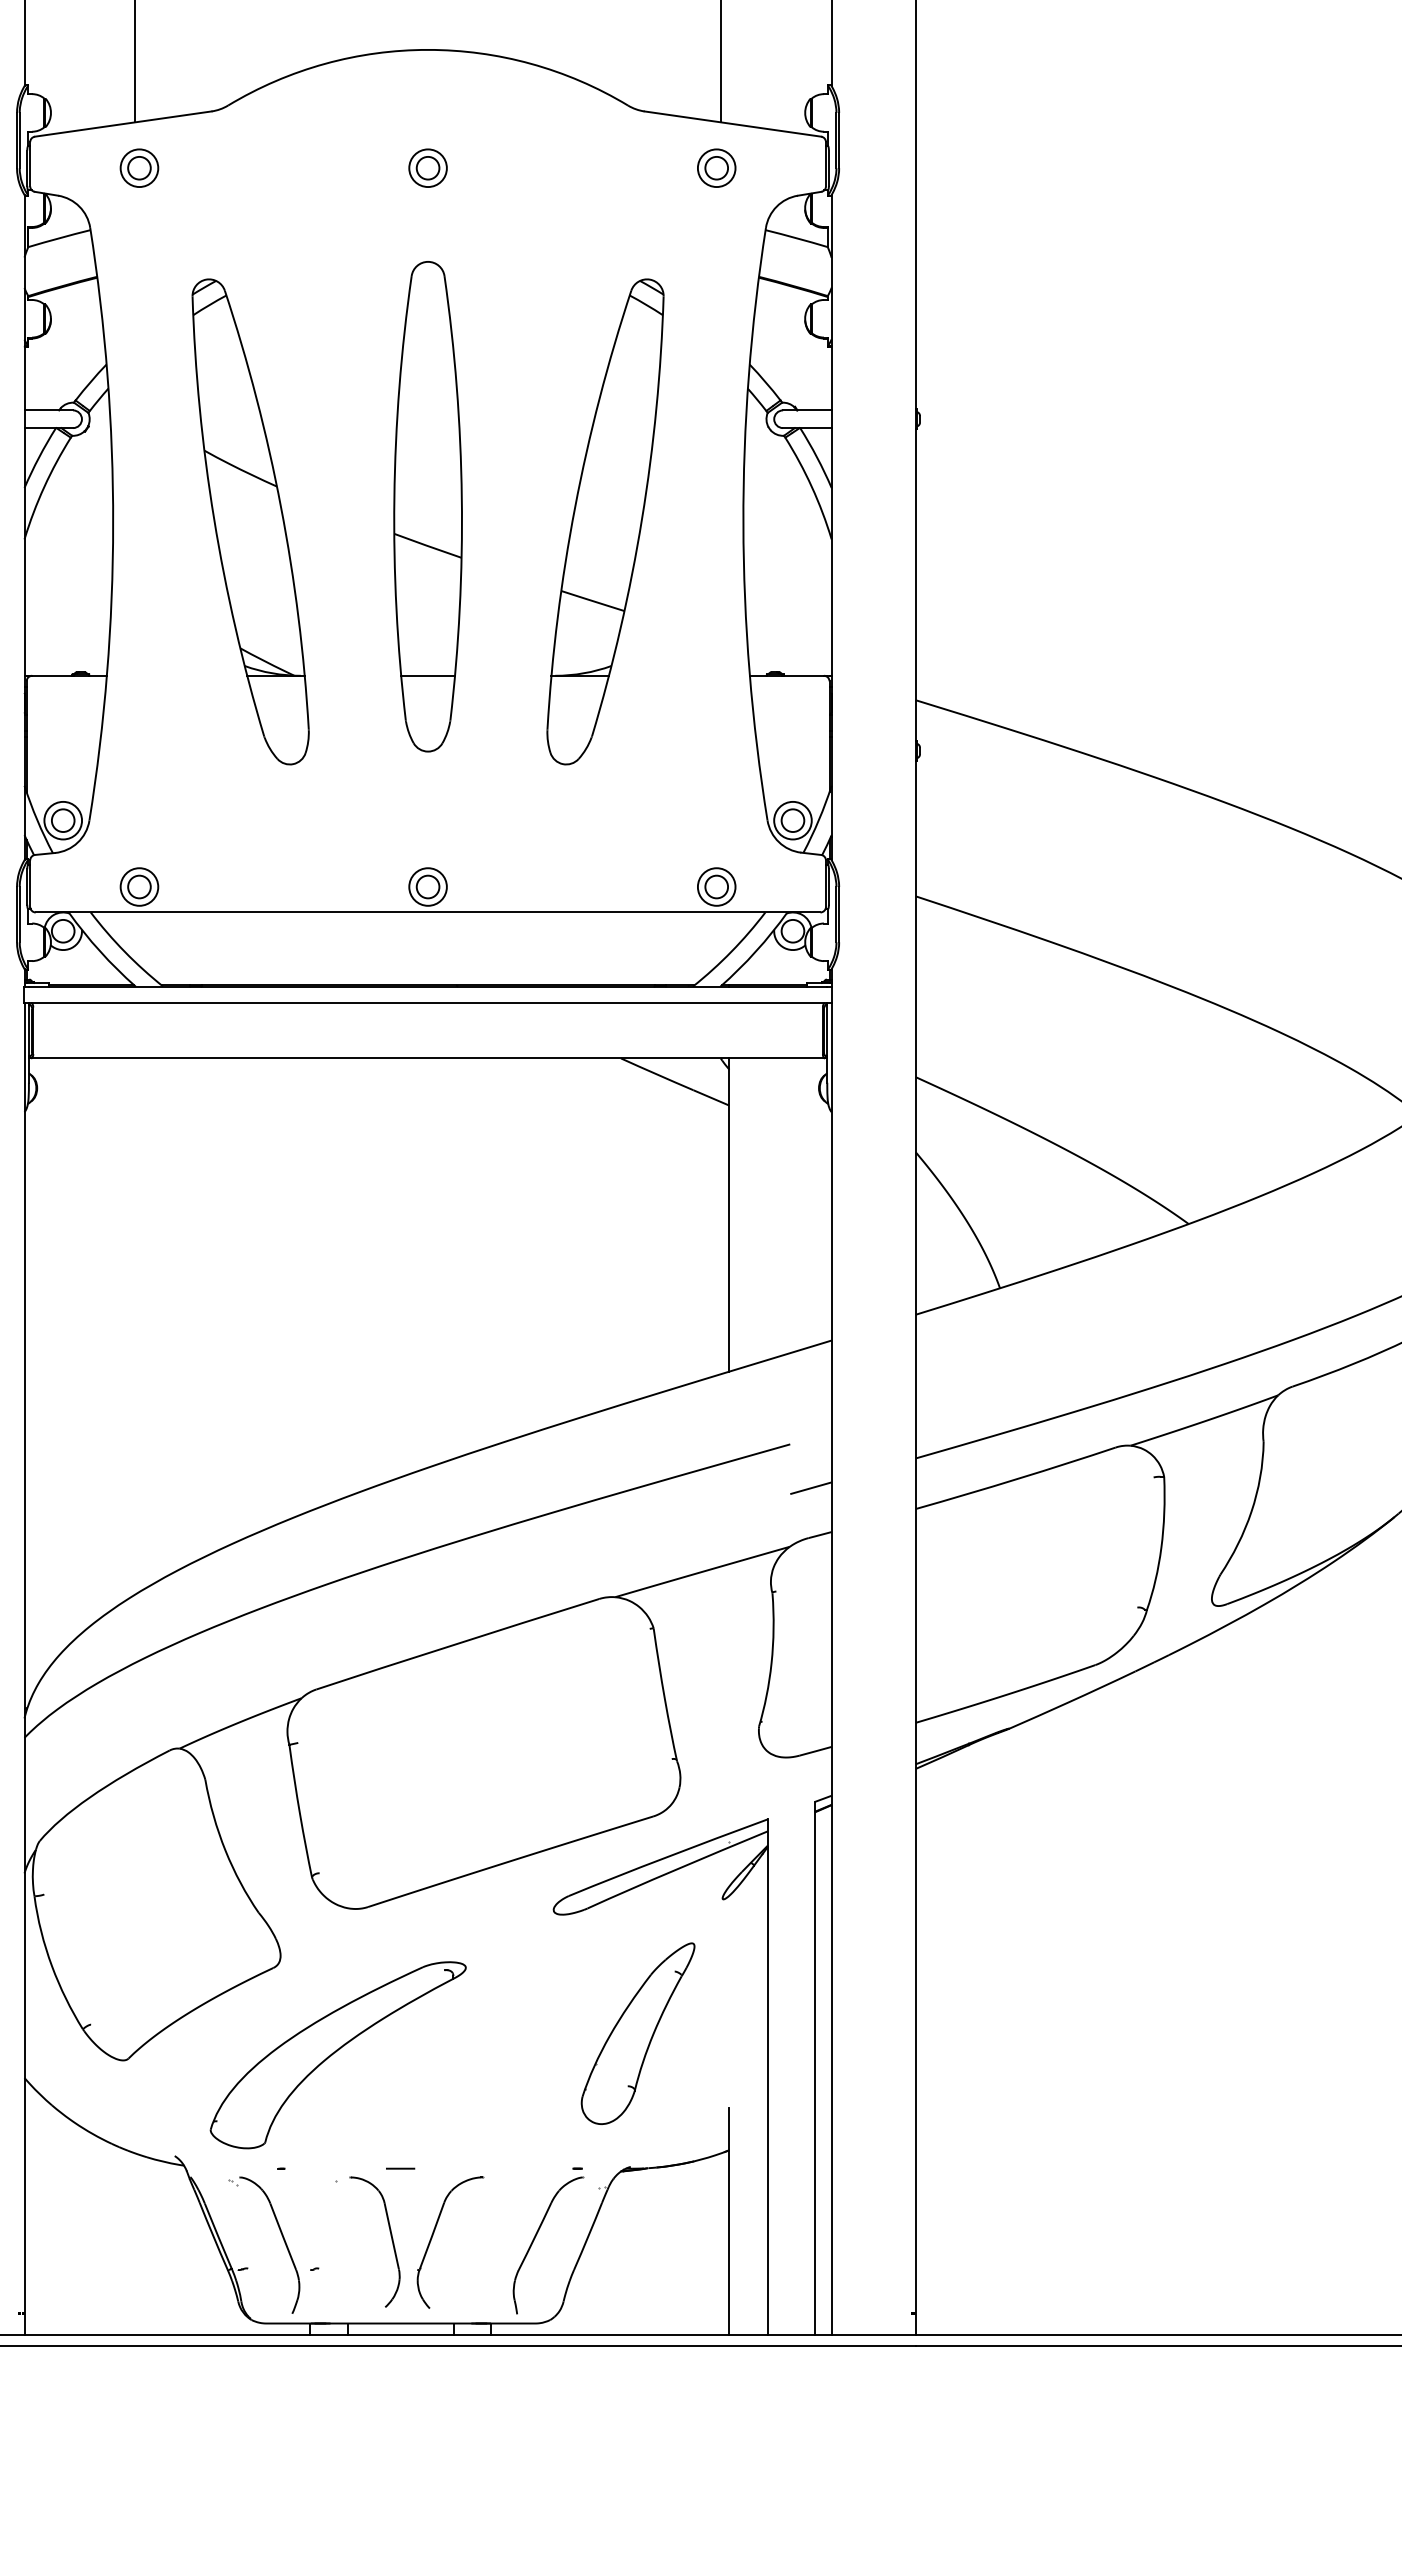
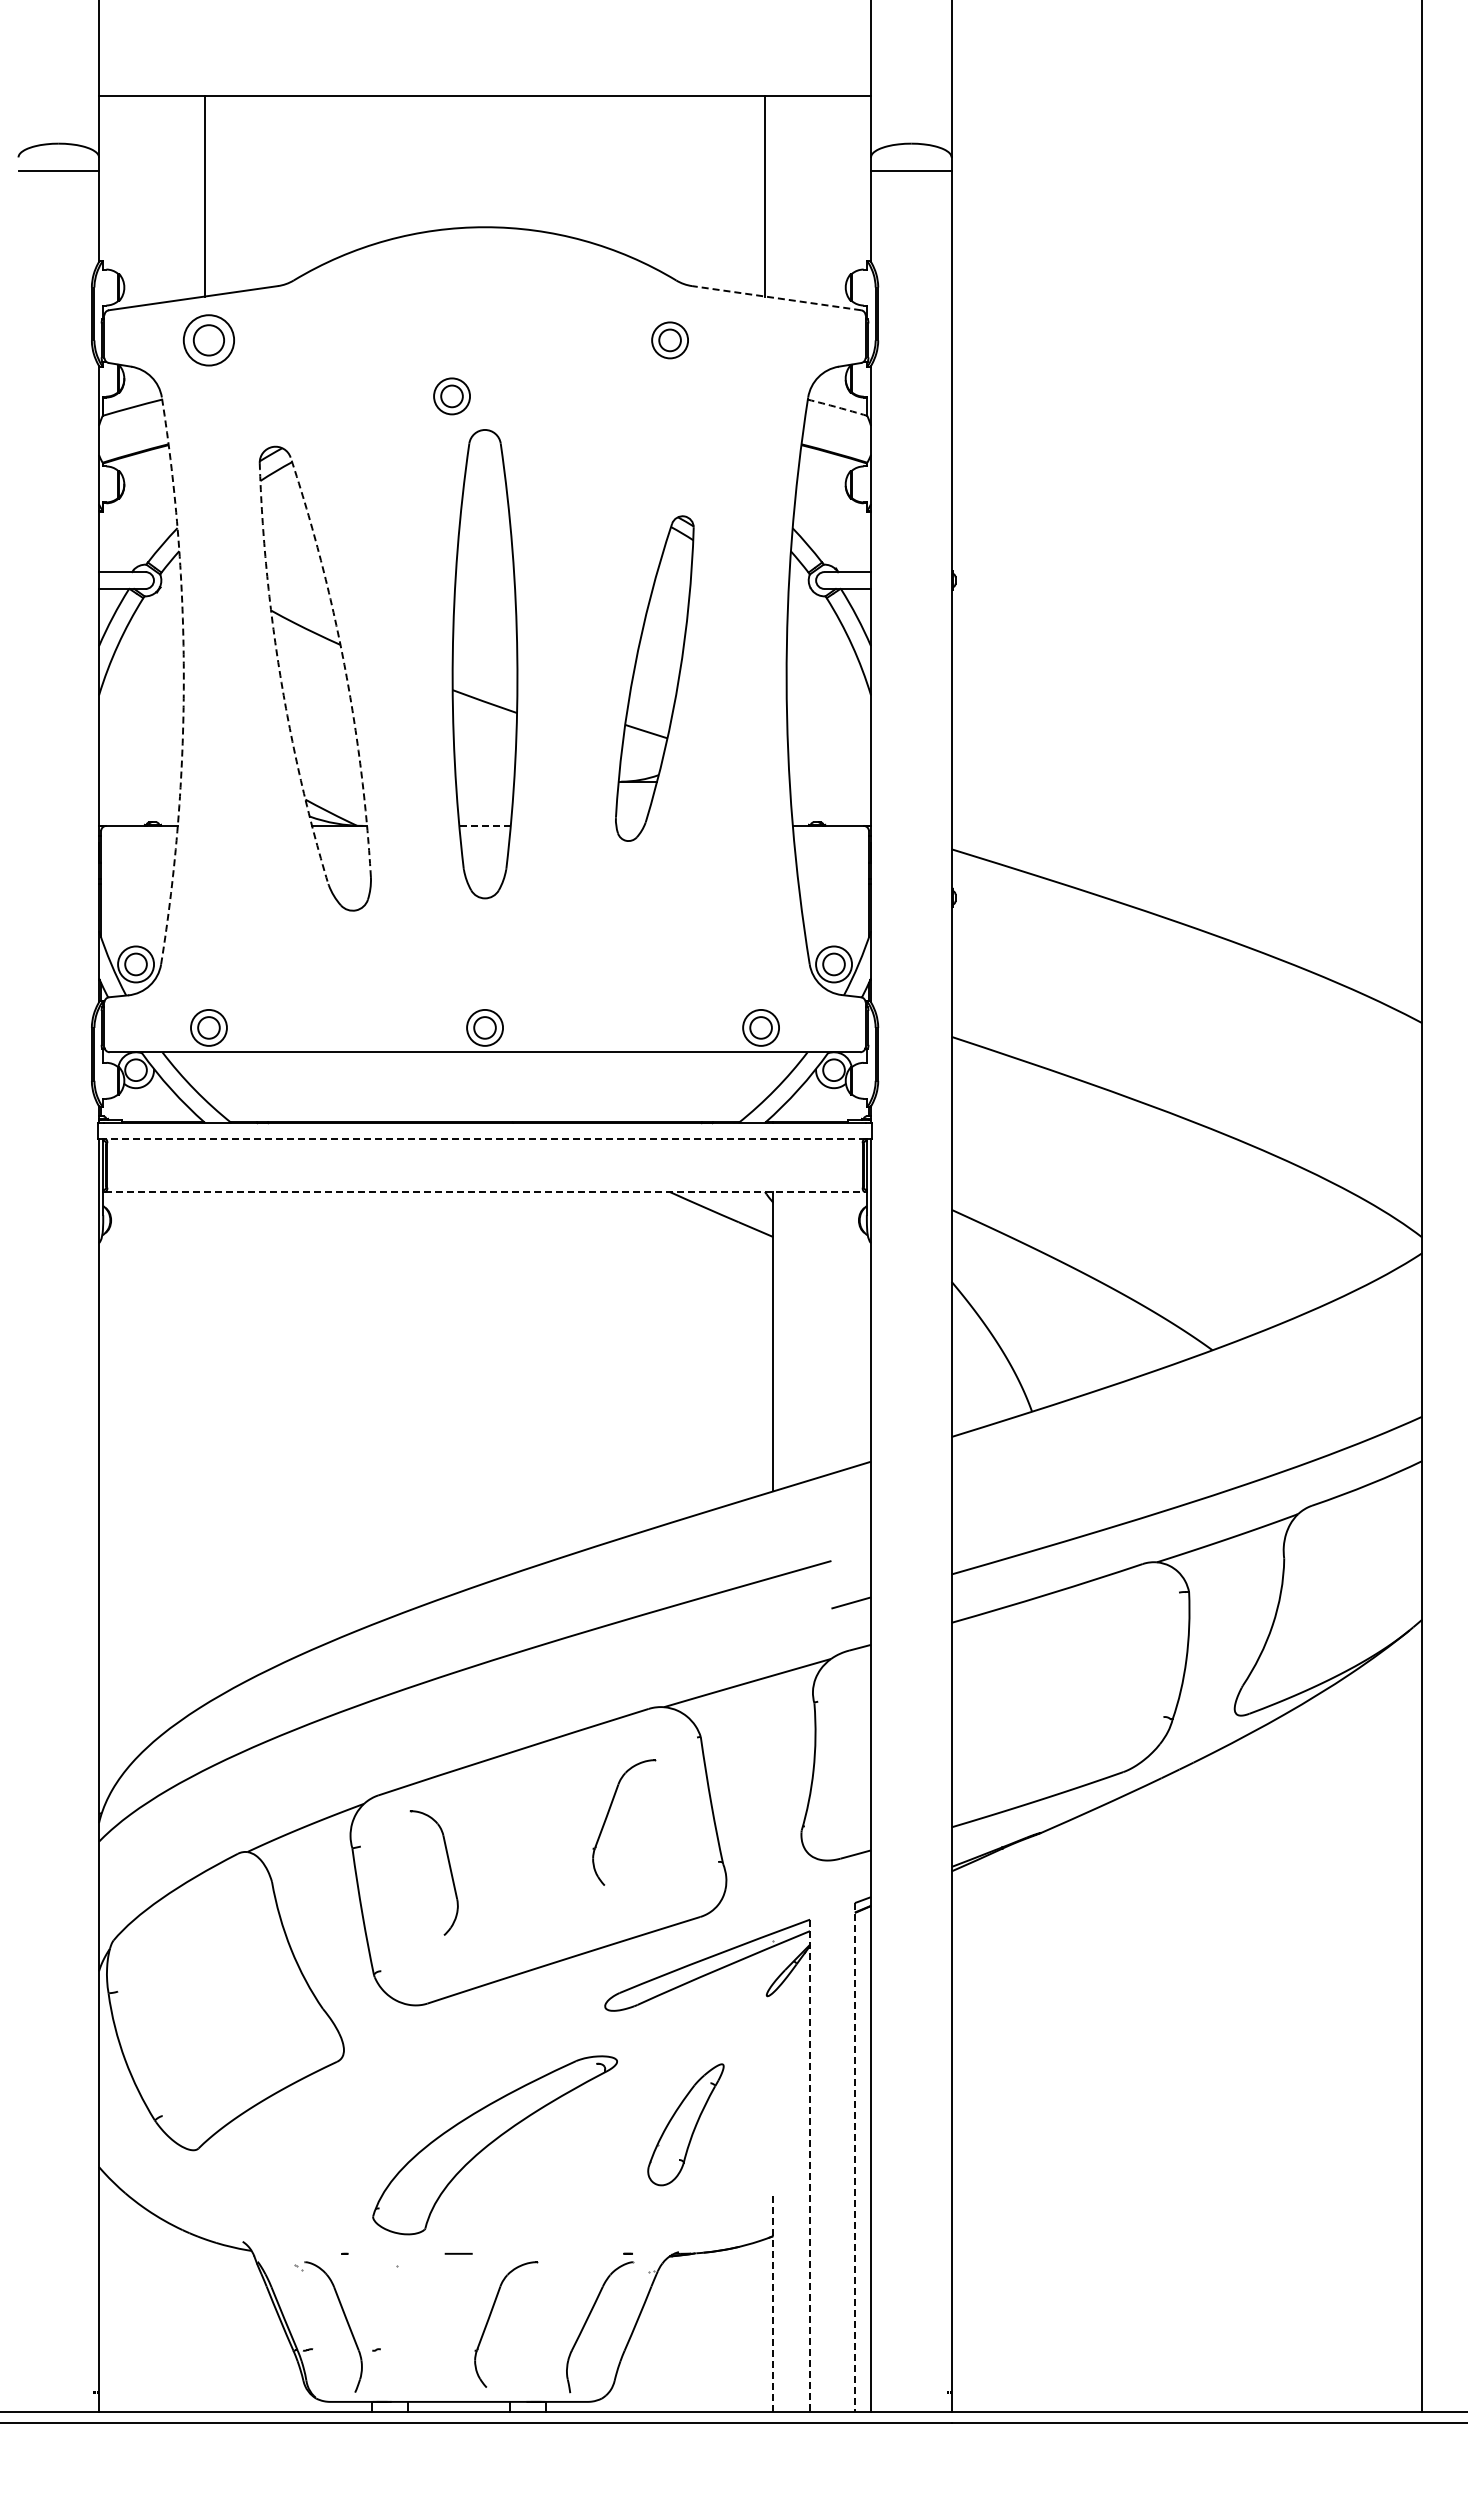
line: (732, 124) -> (776, 298), solid -> dashed
part: (138, 168) -> (208, 340), size x1.4
part: (427, 168) -> (451, 396), moved
part: (716, 168) -> (669, 340), moved
arc: (796, 238) -> (837, 407), solid -> dashed
arc: (281, 507) -> (344, 664), solid -> dashed
arc: (214, 518) -> (280, 675), solid -> dashed
part: (605, 521) -> (654, 678), size x0.7
arc: (112, 523) -> (183, 680), solid -> dashed
line: (428, 675) -> (485, 825), solid -> dashed
line: (427, 1002) -> (484, 1138), solid -> dashed
line: (428, 1058) -> (485, 1191), solid -> dashed
part: (557, 1710) -> (608, 1815), added
part: (637, 2033) -> (685, 2124), size x0.7
part: (337, 2055) -> (494, 2145), moved
line: (814, 2067) -> (854, 2157), solid -> dashed
line: (768, 2077) -> (810, 2166), solid -> dashed
line: (729, 2220) -> (773, 2303), solid -> dashed
part: (390, 2238) -> (449, 1869), moved

